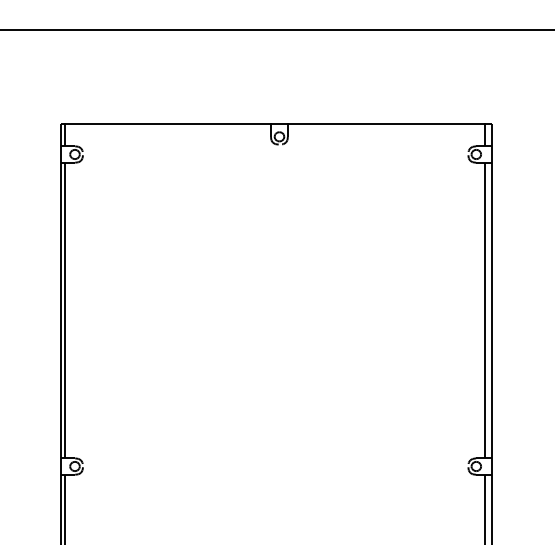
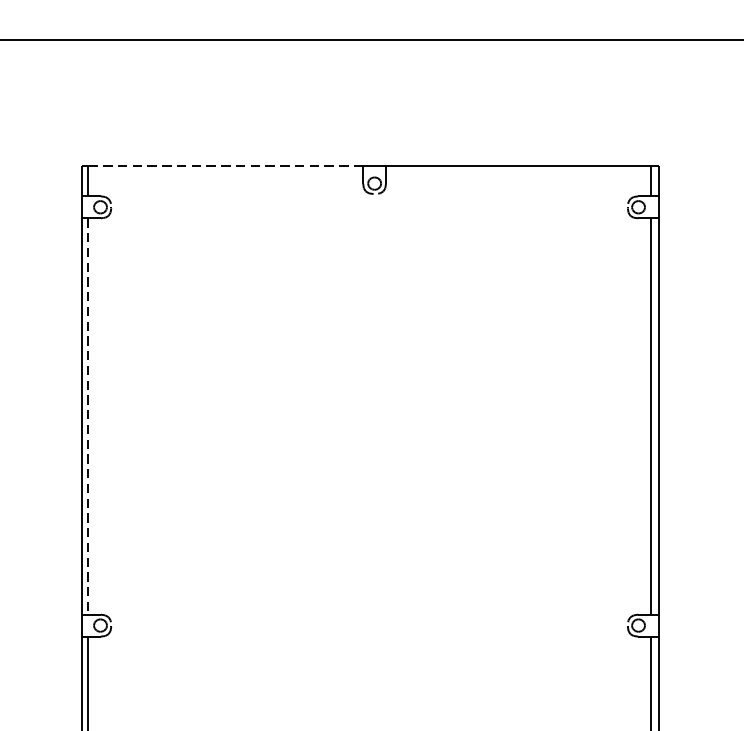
line: (167, 123) -> (224, 165), solid -> dashed
line: (65, 310) -> (87, 416), solid -> dashed

